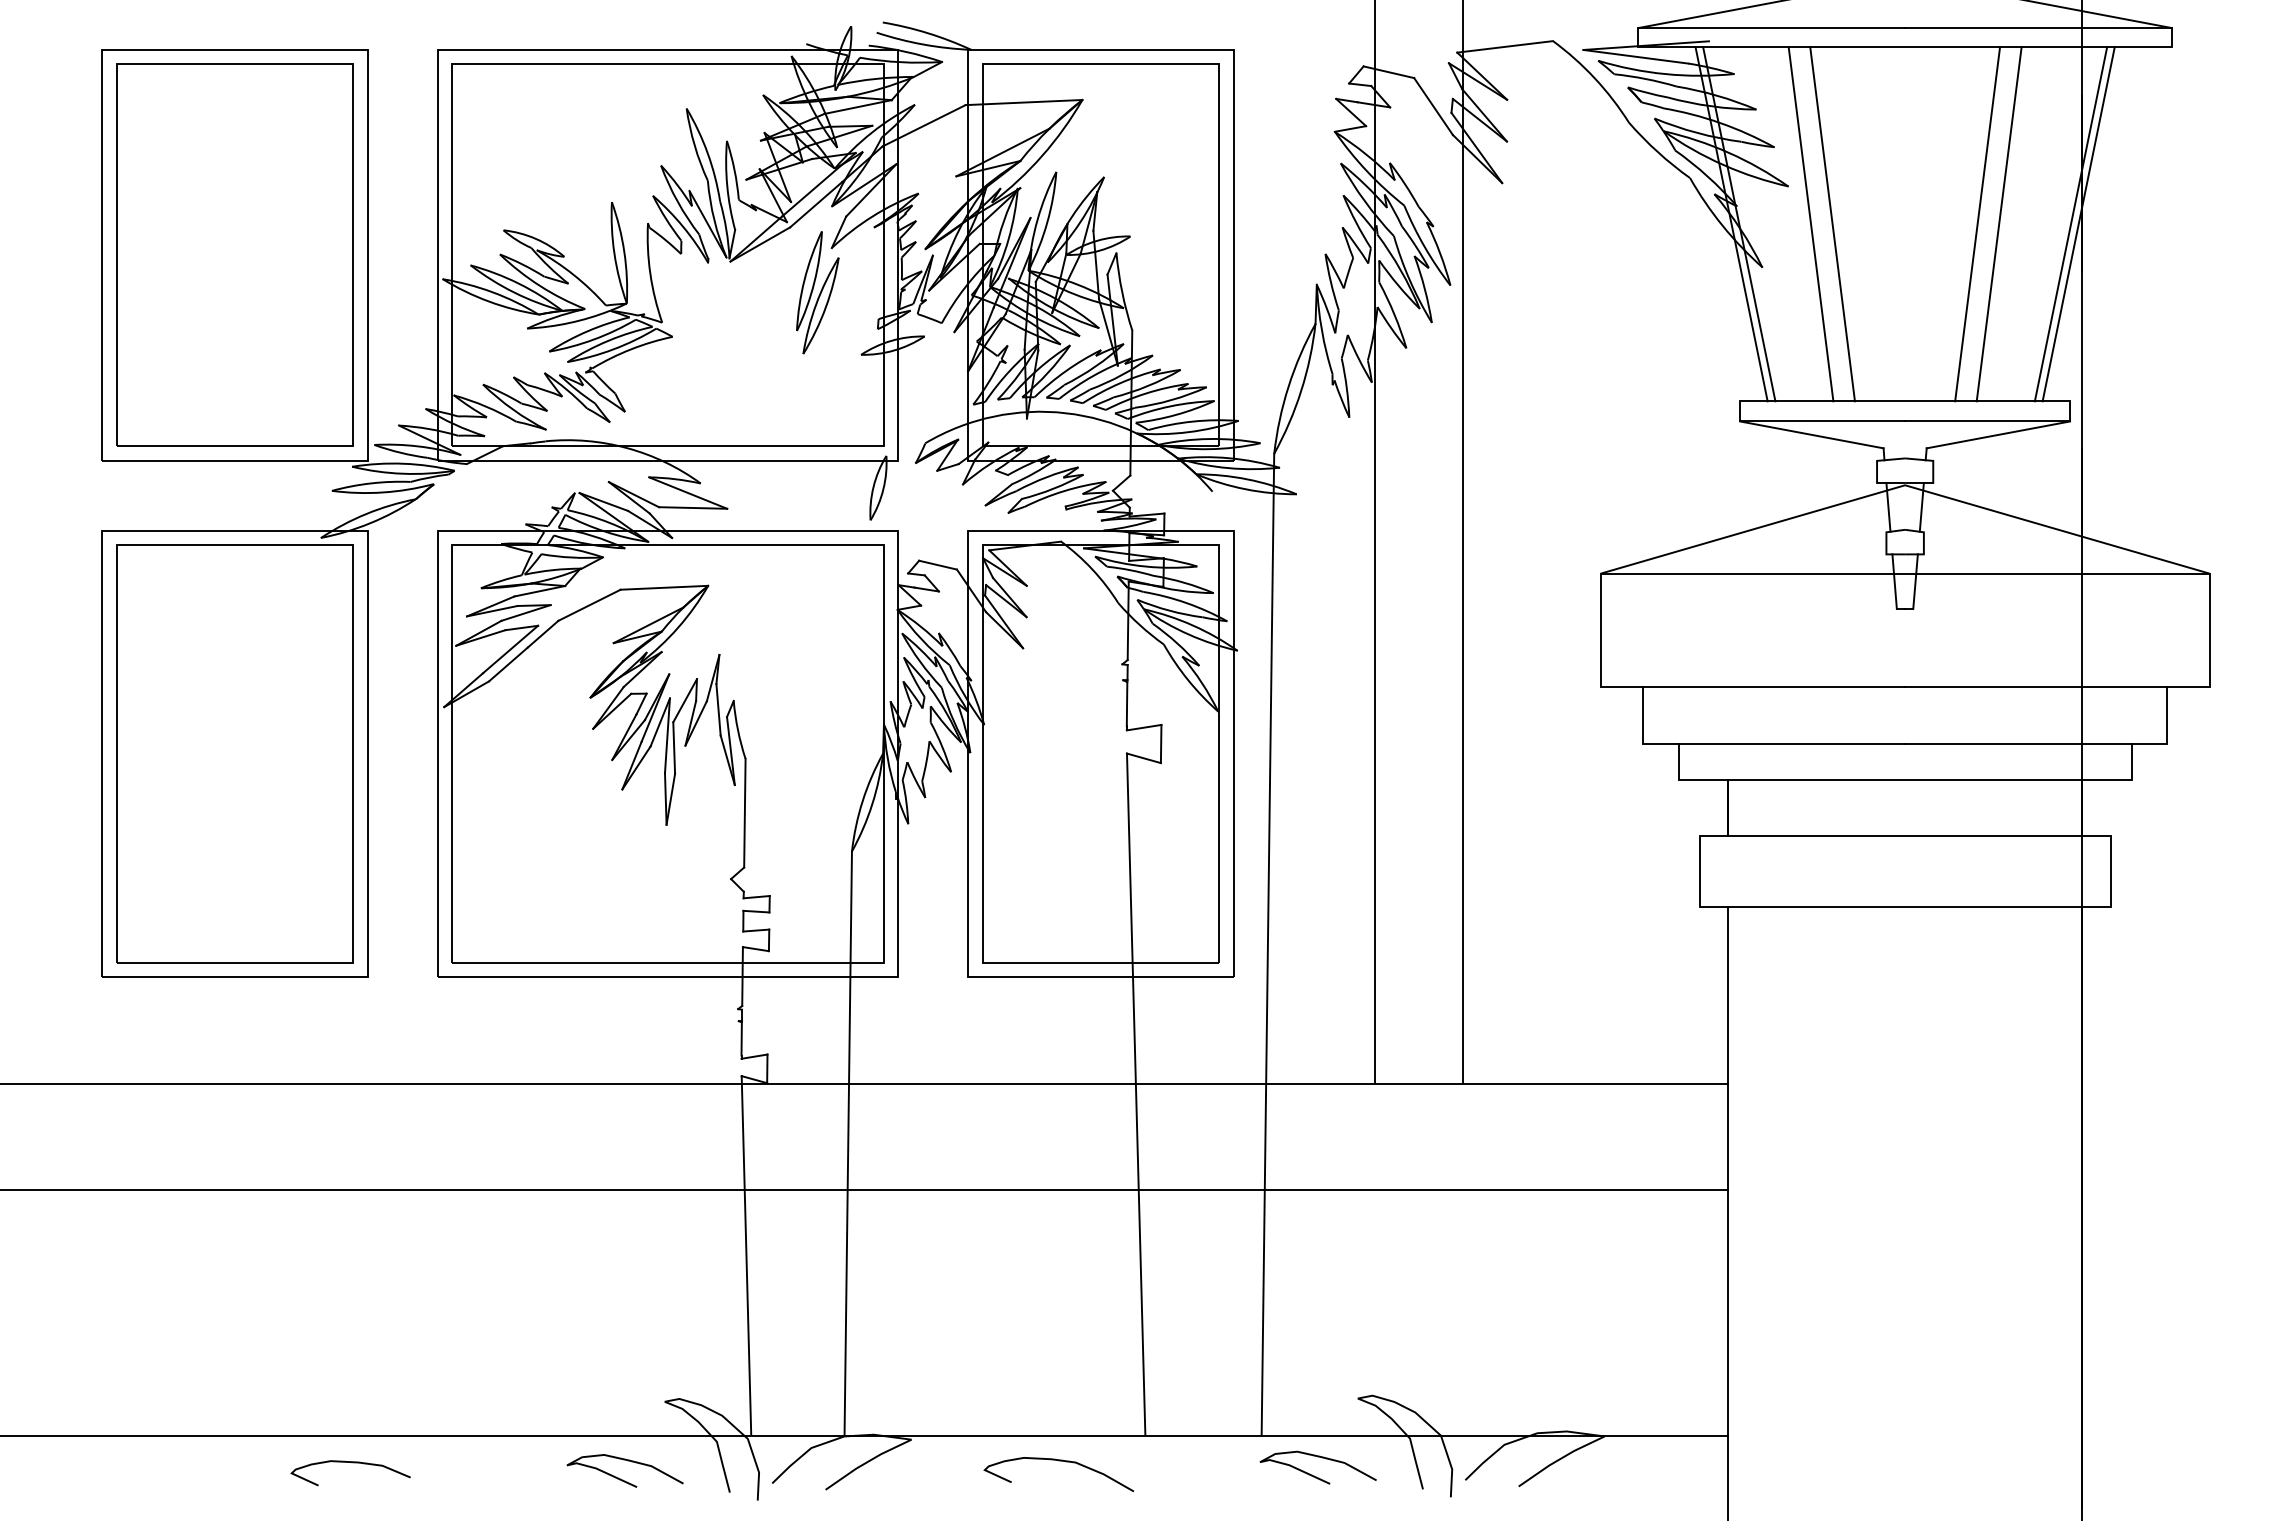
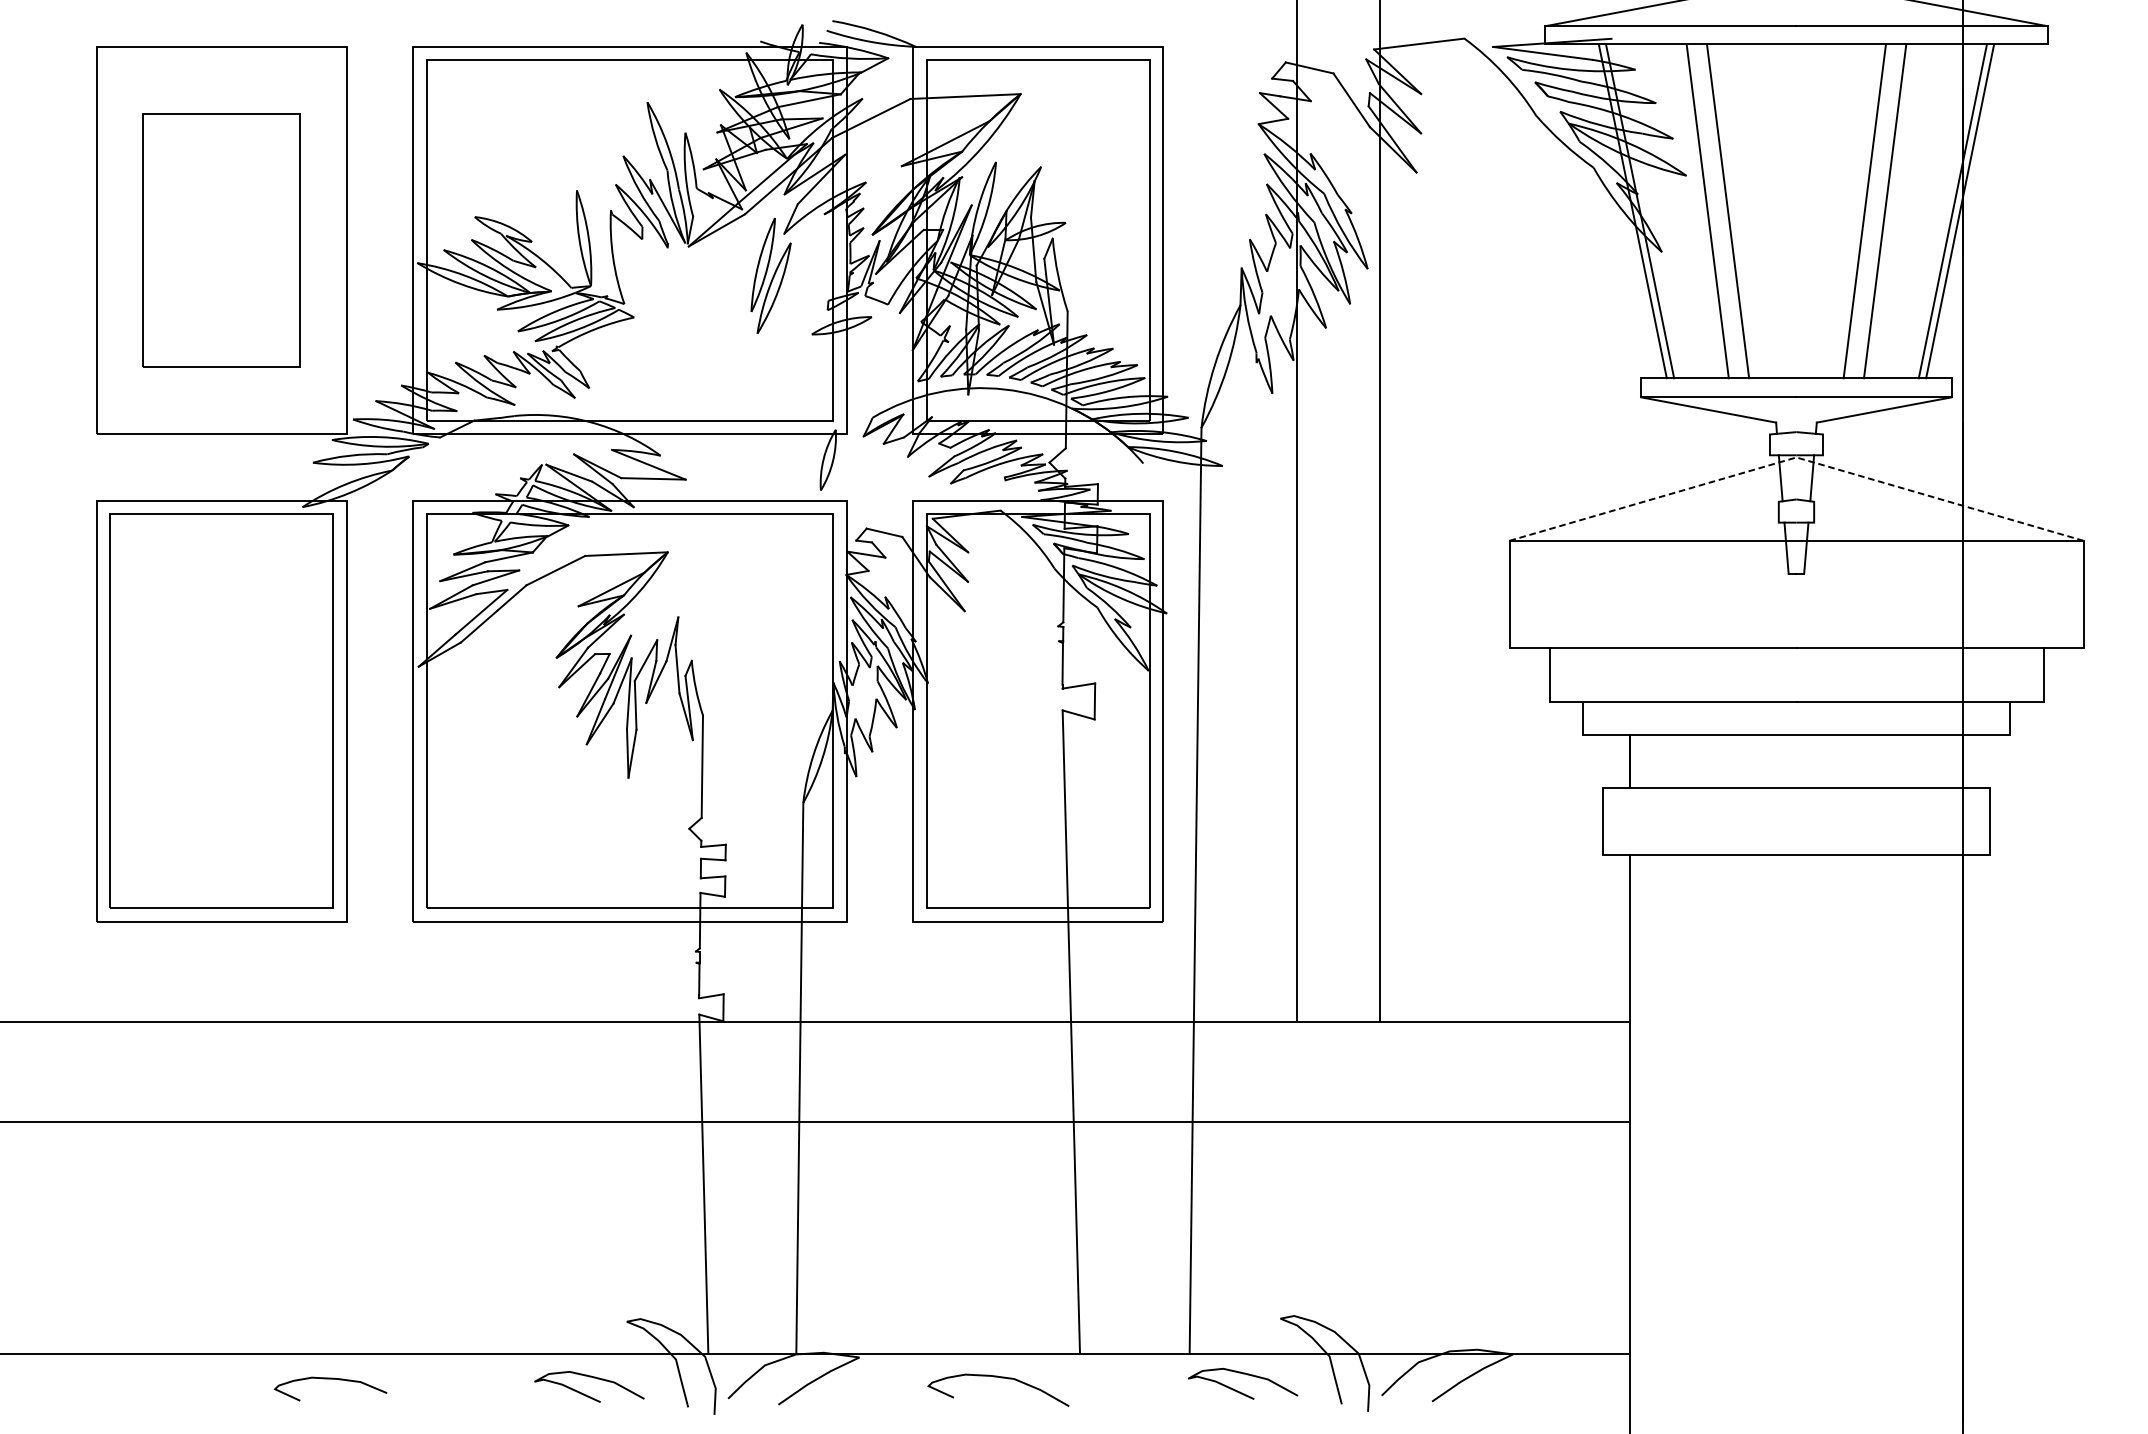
part: (234, 254) -> (221, 239), size x0.7
line: (1905, 485) -> (1796, 457), solid -> dashed

